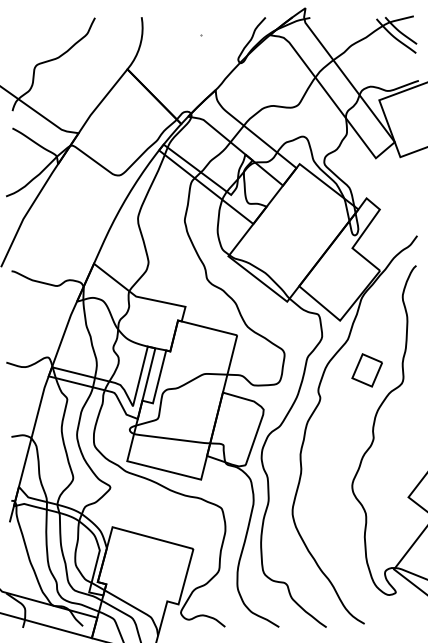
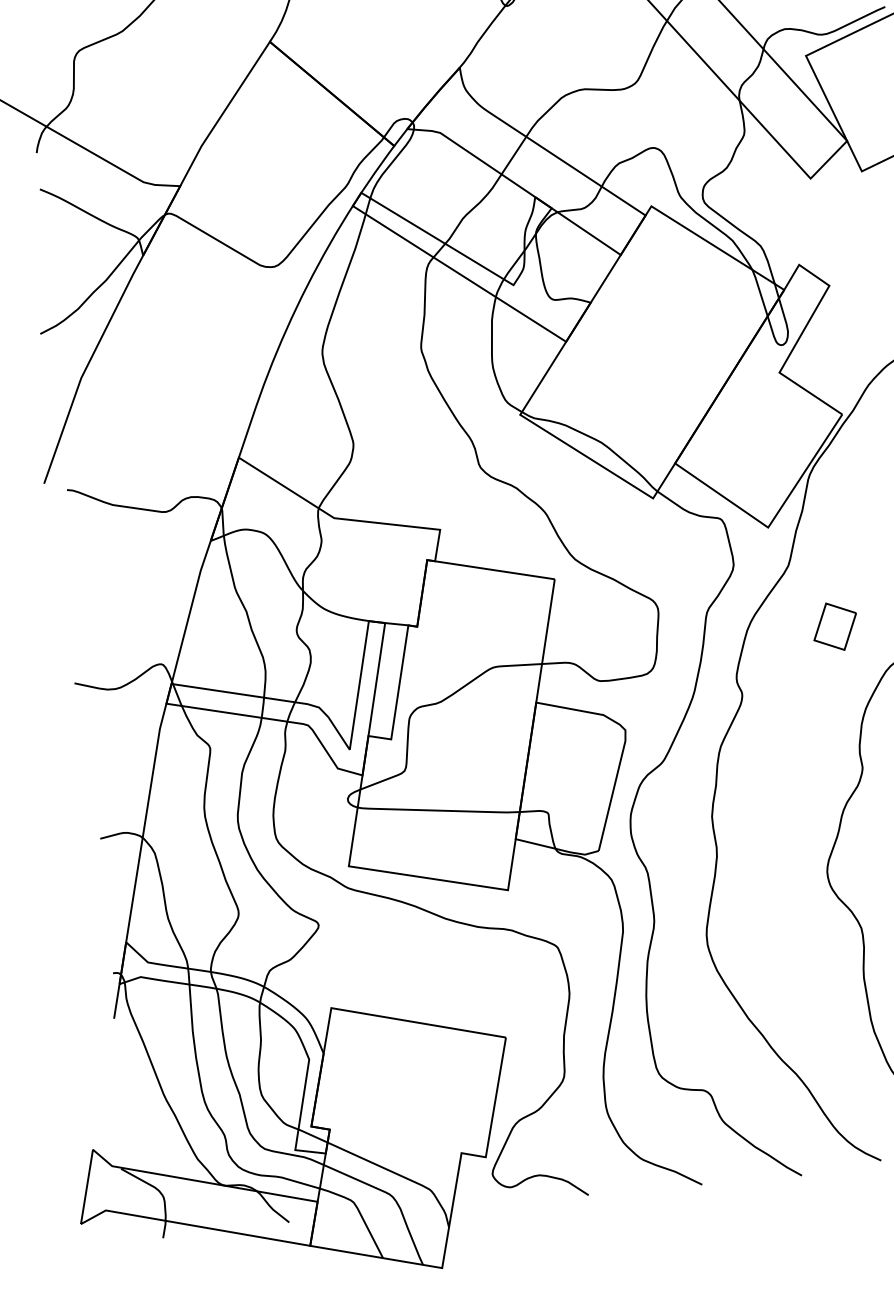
part: (366, 370) -> (833, 627), size x0.7

